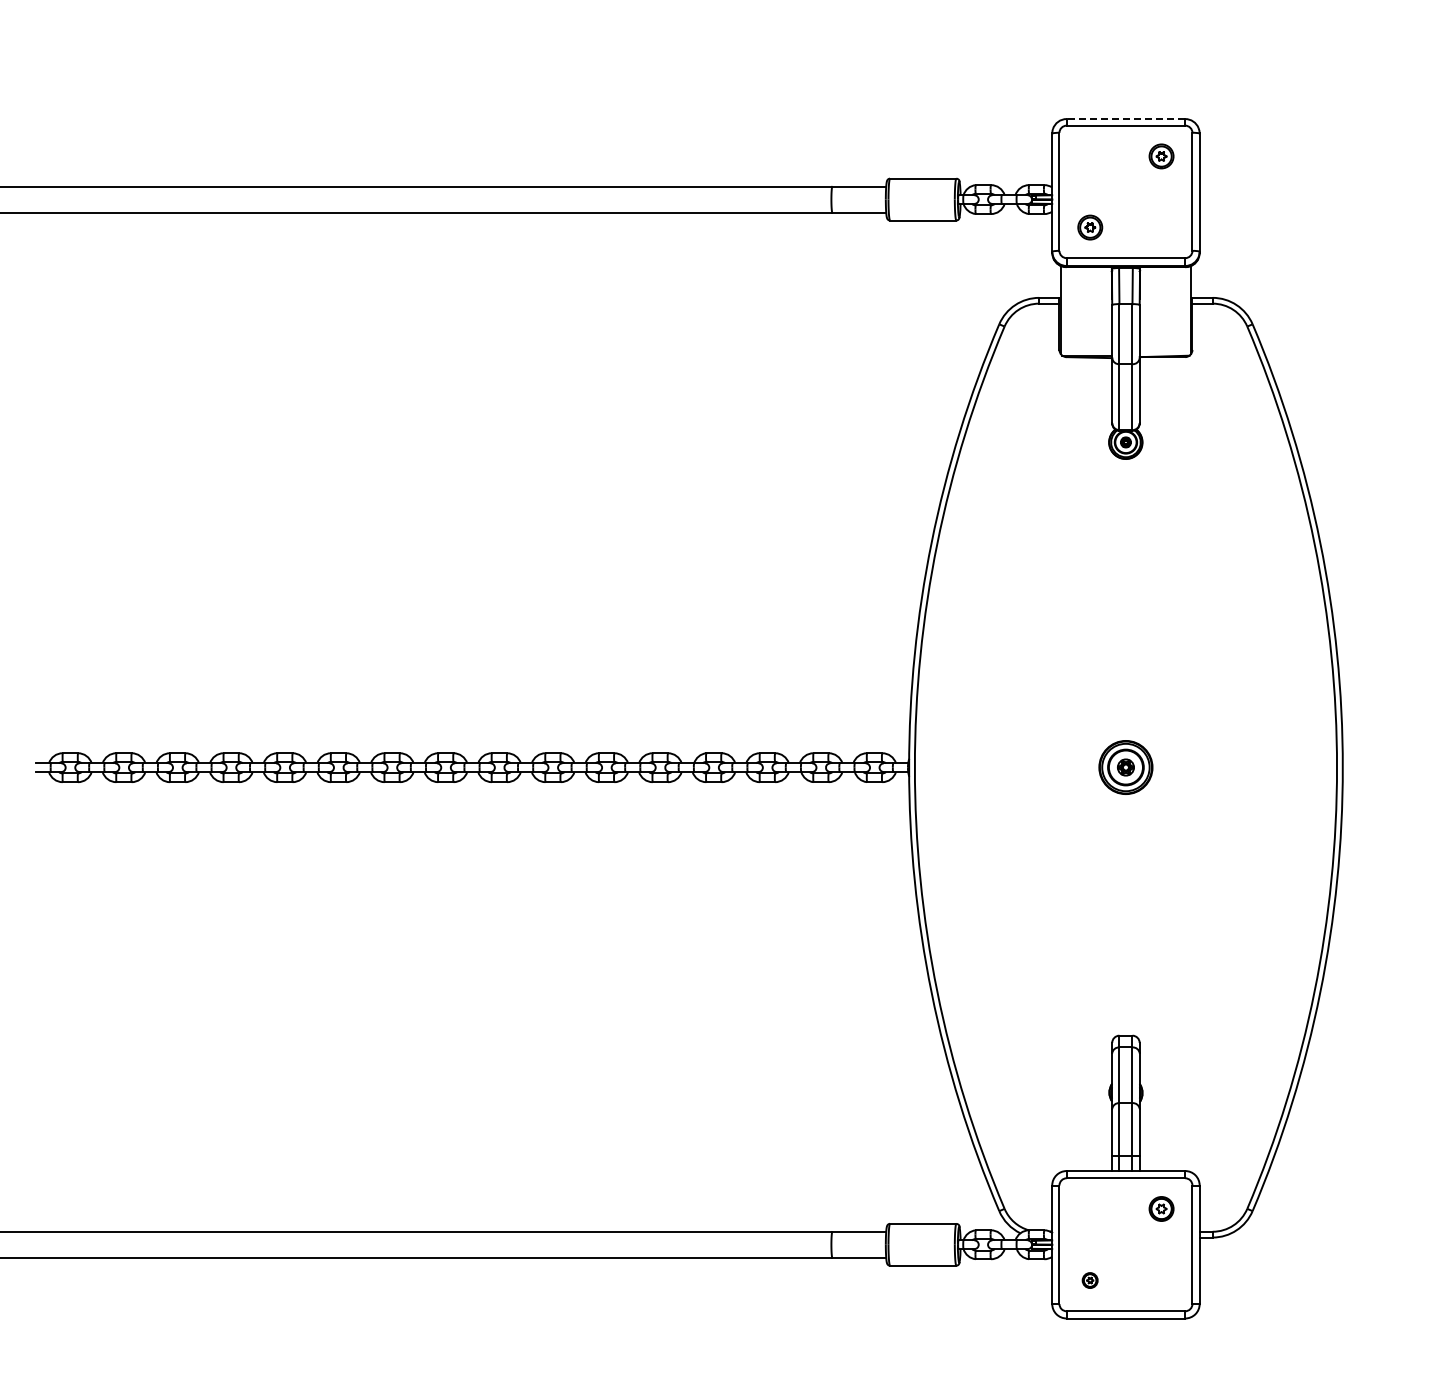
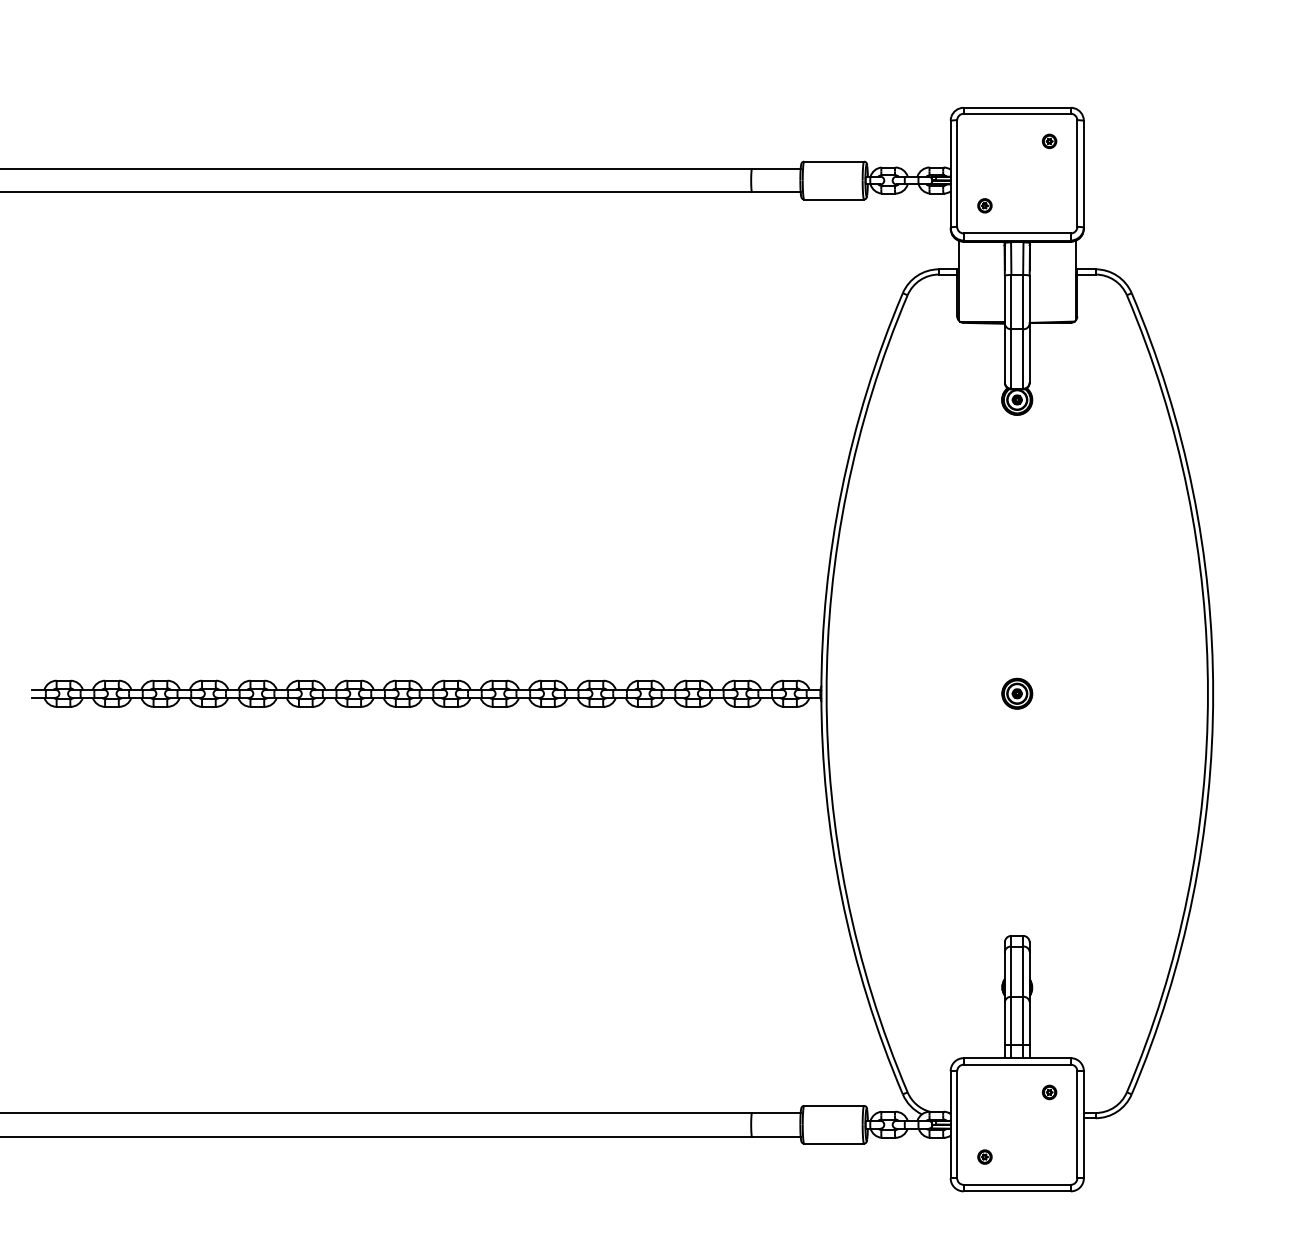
line: (1125, 119) -> (1016, 108), dashed -> solid
part: (1161, 155) -> (1049, 140), size x0.62
part: (1089, 227) -> (984, 205), size x0.62
part: (1125, 767) -> (1016, 693), size x0.62
part: (1161, 1208) -> (1049, 1092), size x0.62

